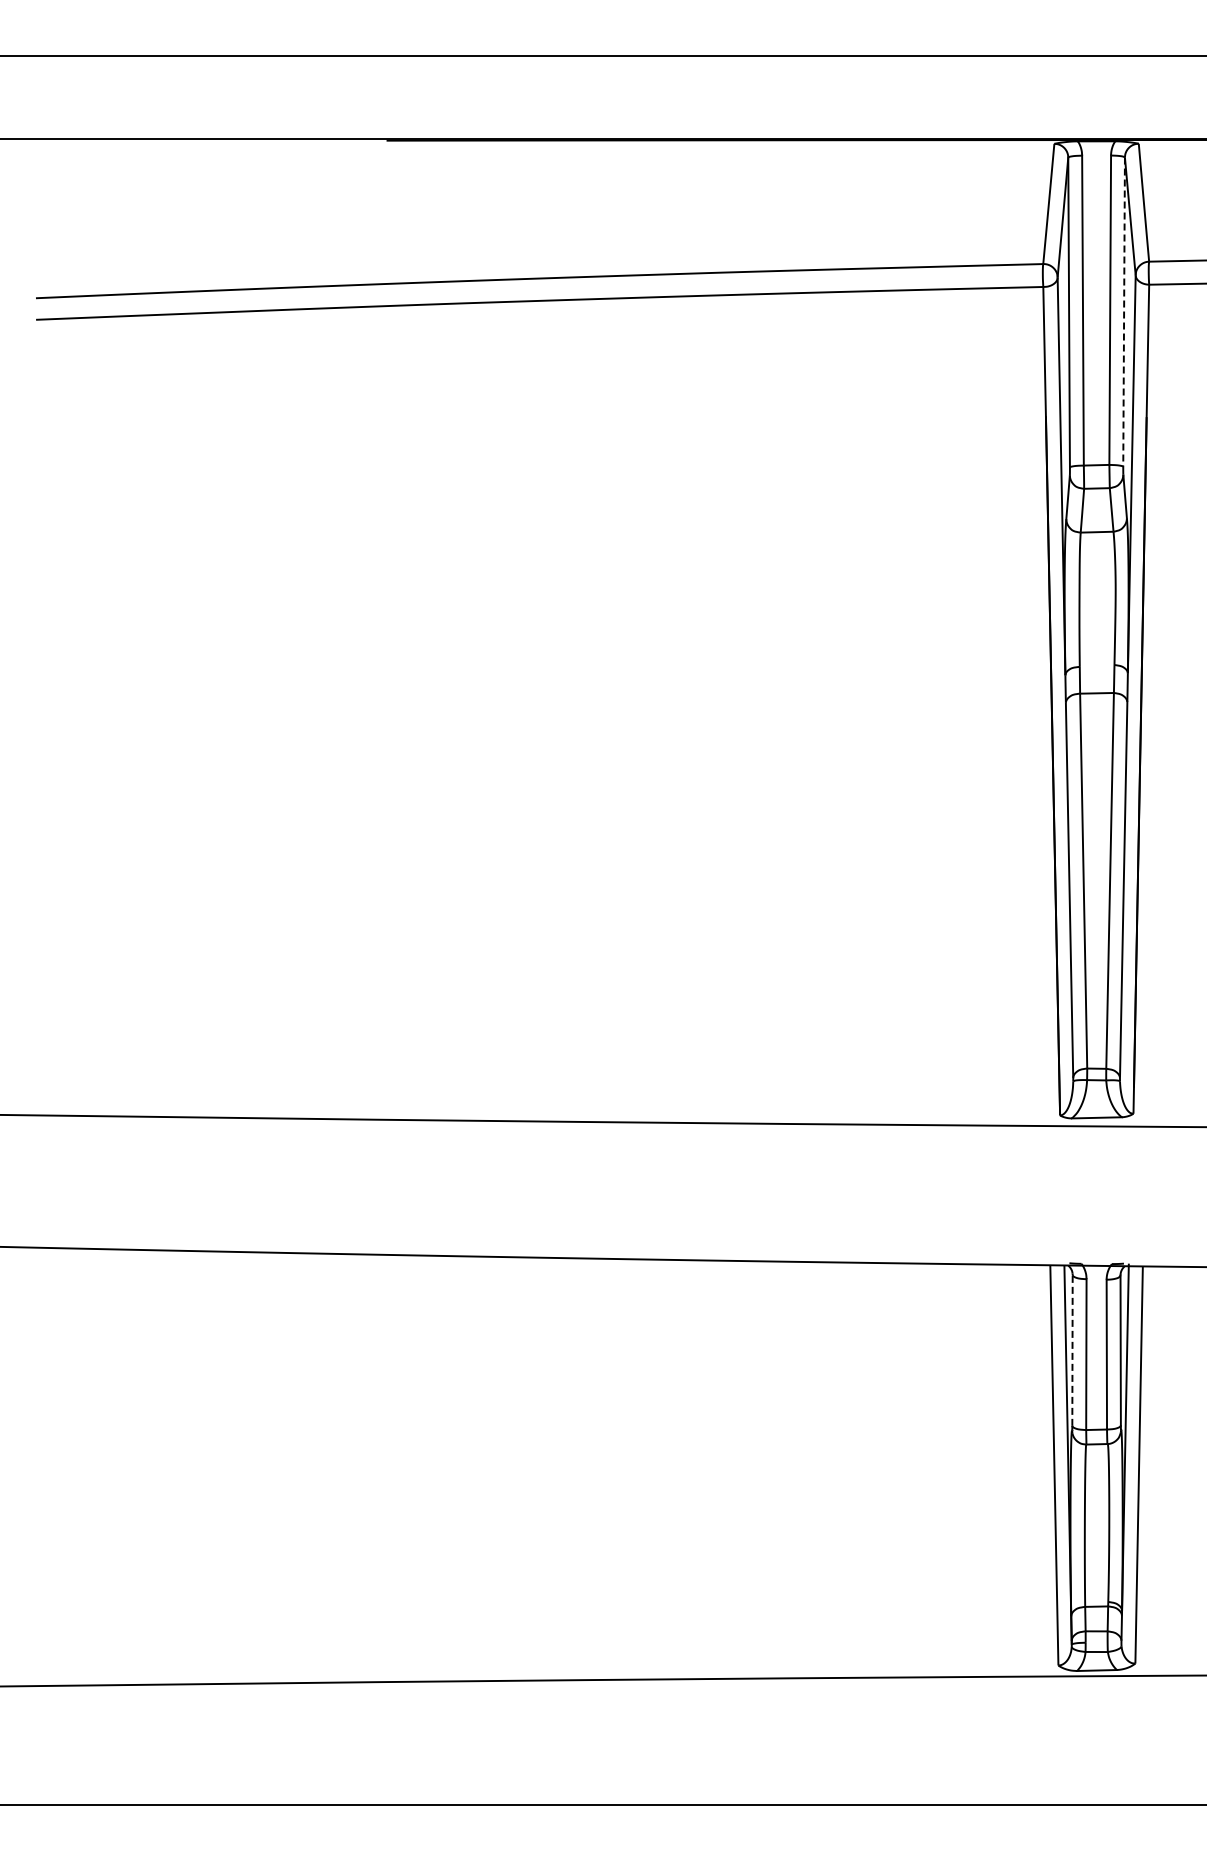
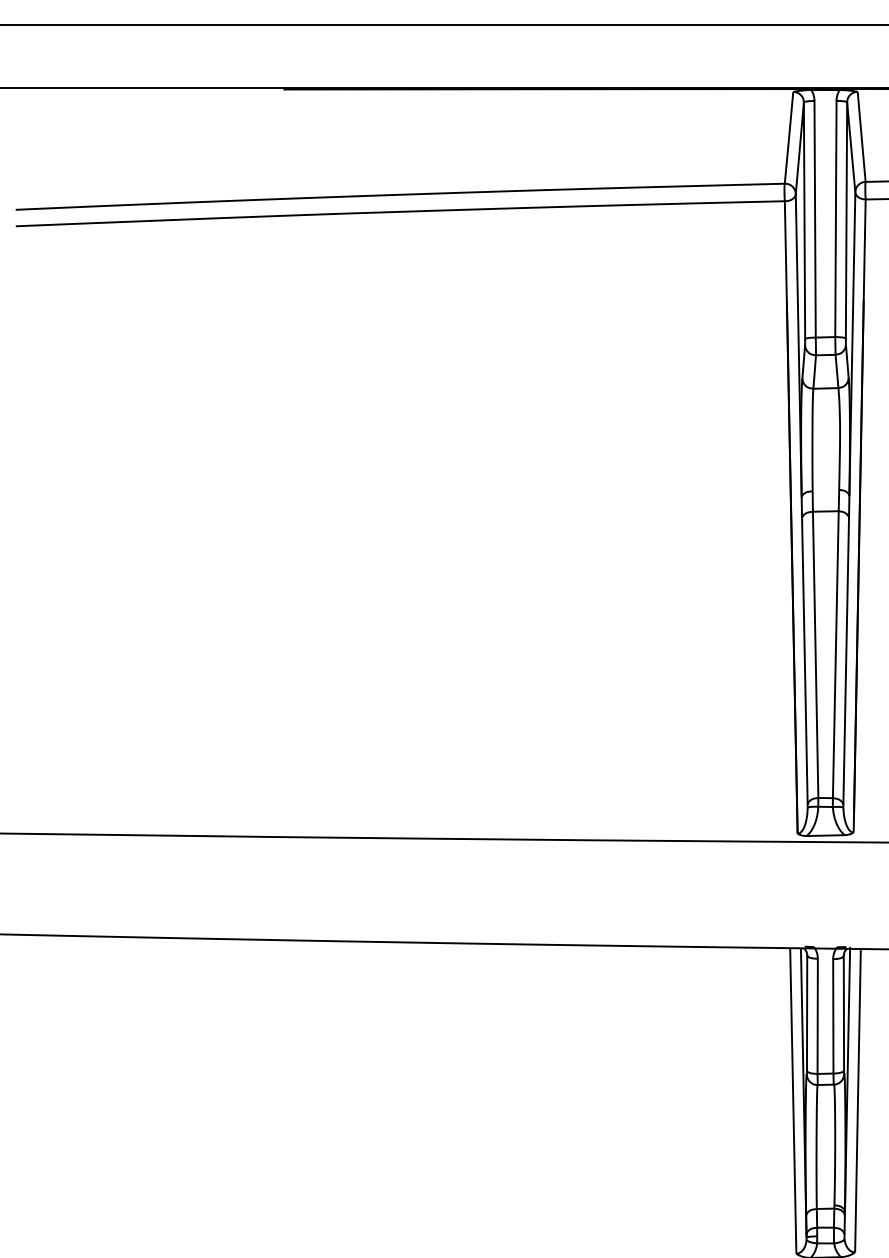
line: (1124, 312) -> (846, 220), dashed -> solid
line: (1072, 1349) -> (807, 1012), dashed -> solid

